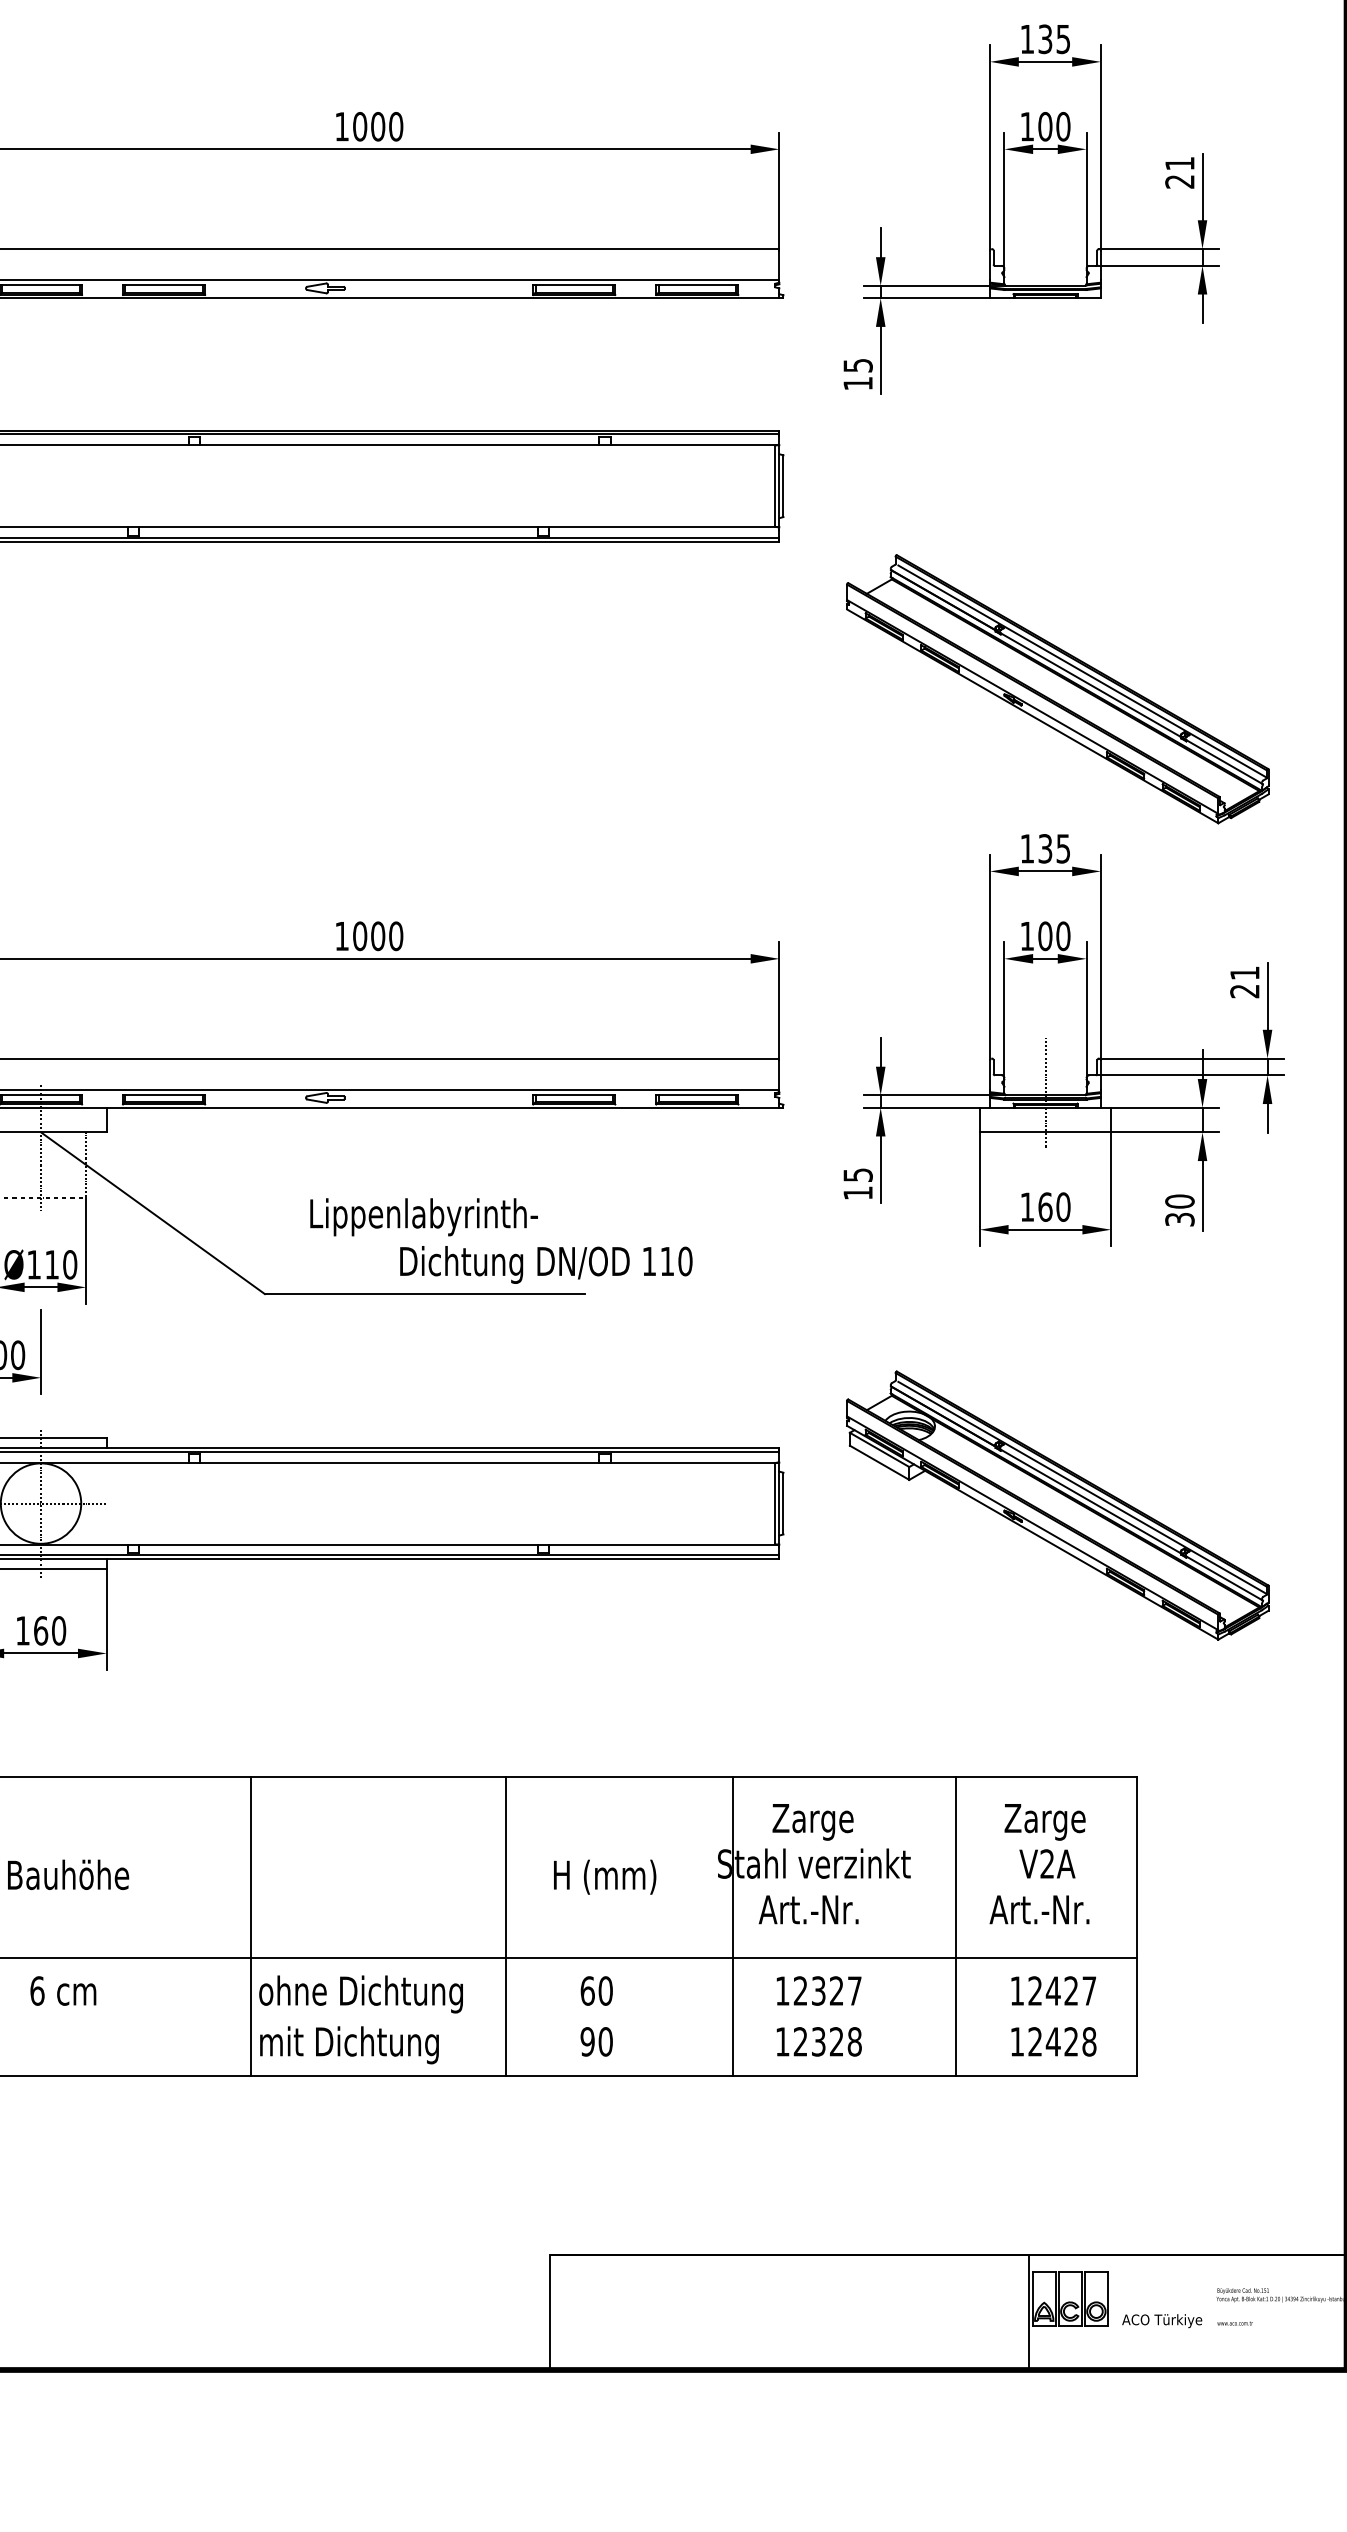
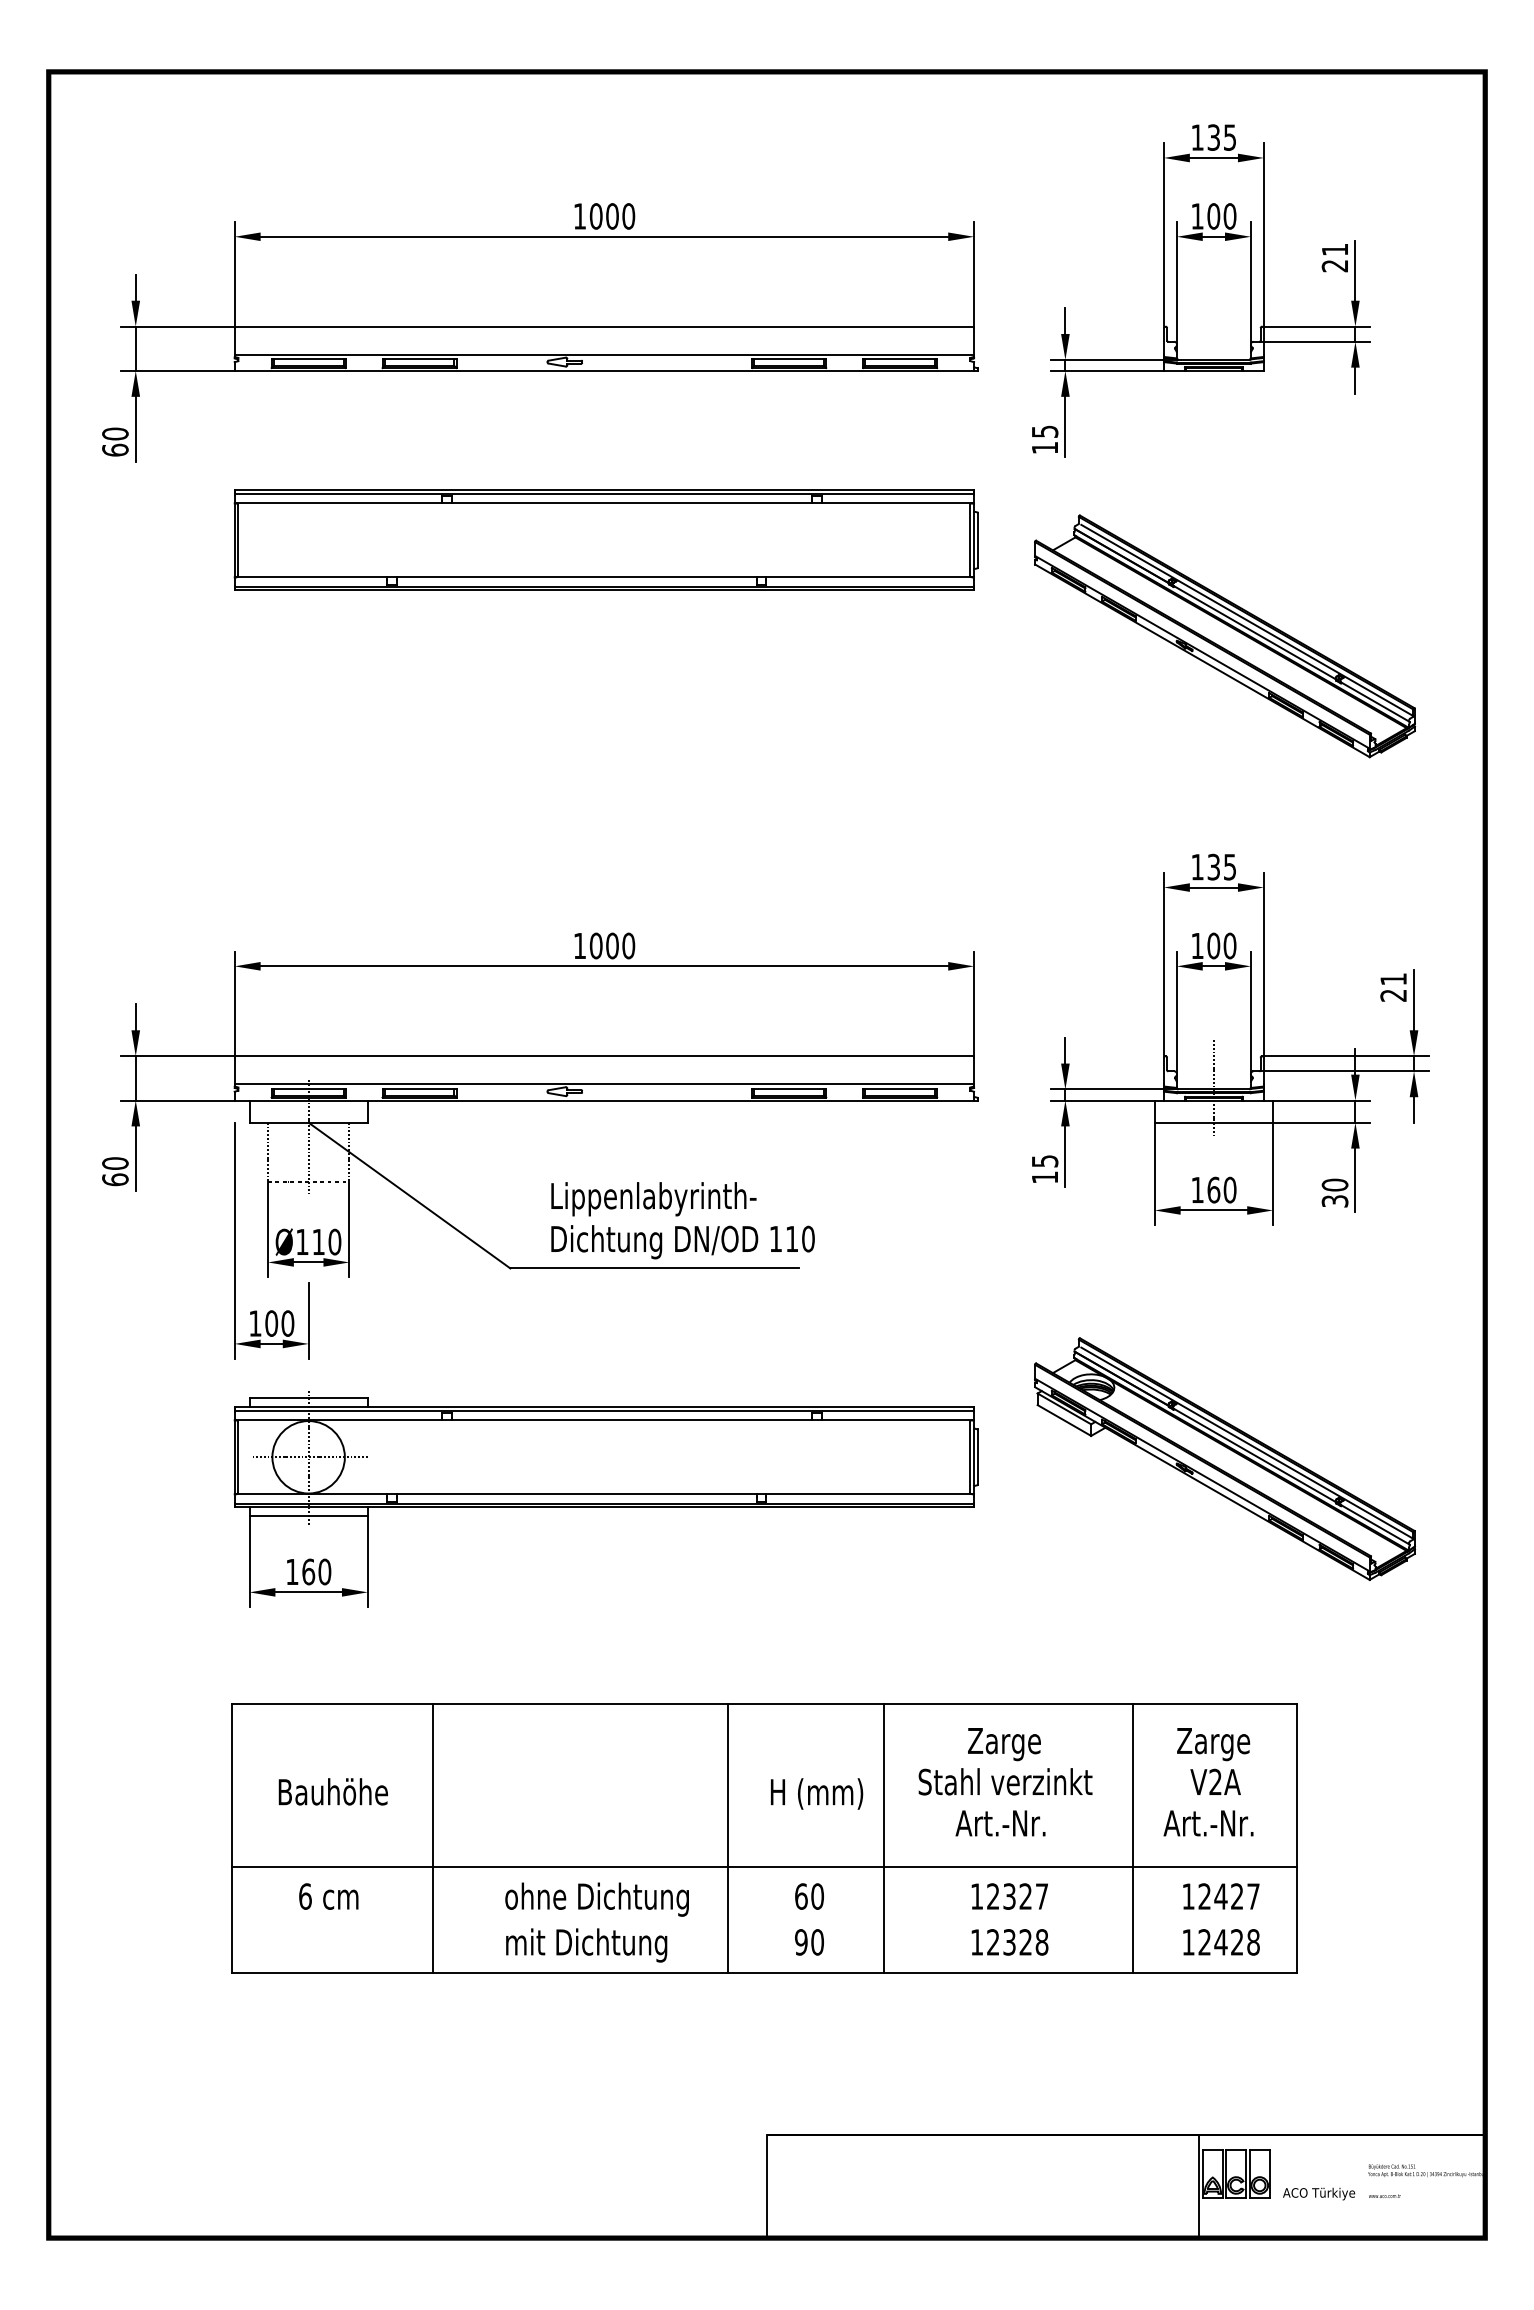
part: (1058, 689) -> (1225, 636), moved
text: (545, 1265) -> (682, 1242), moved
line: (250, 1926) -> (432, 1838), moved
line: (733, 1926) -> (884, 1838), moved

